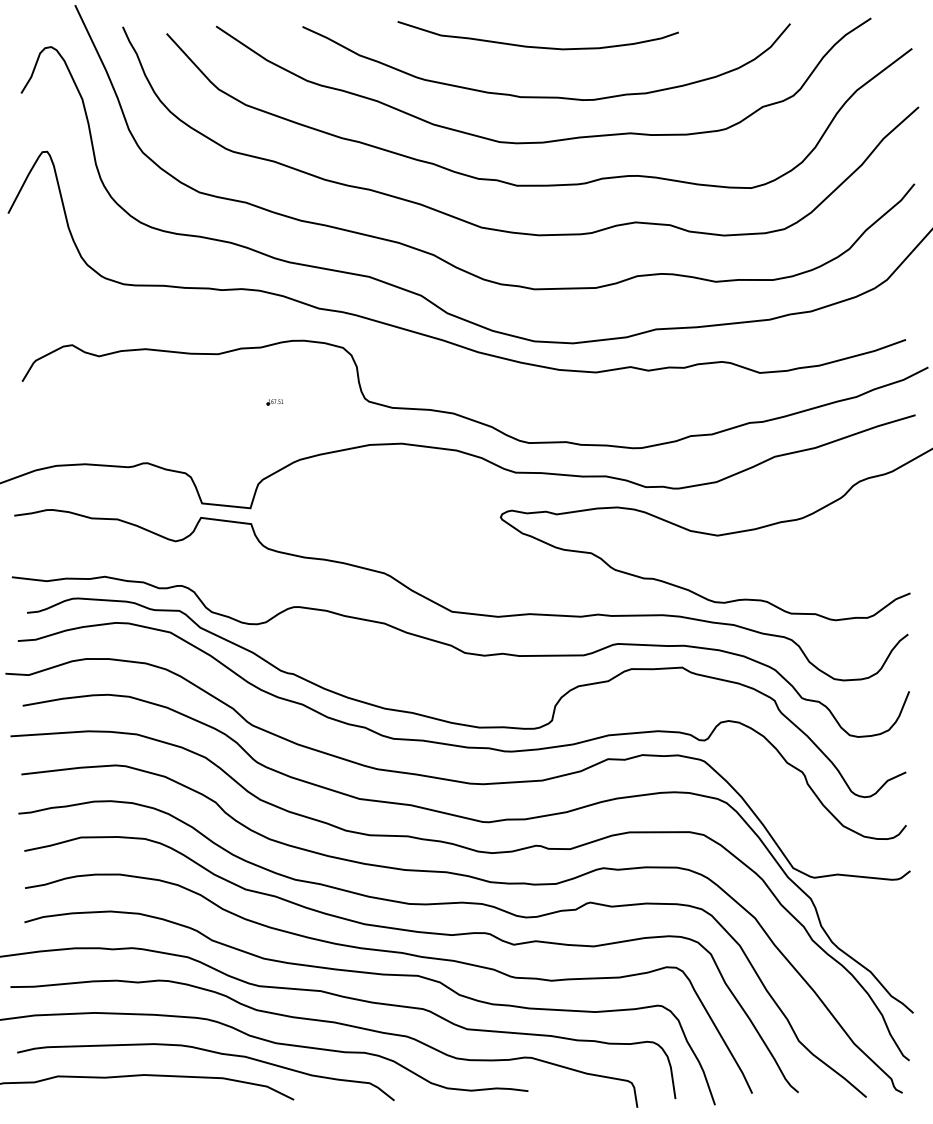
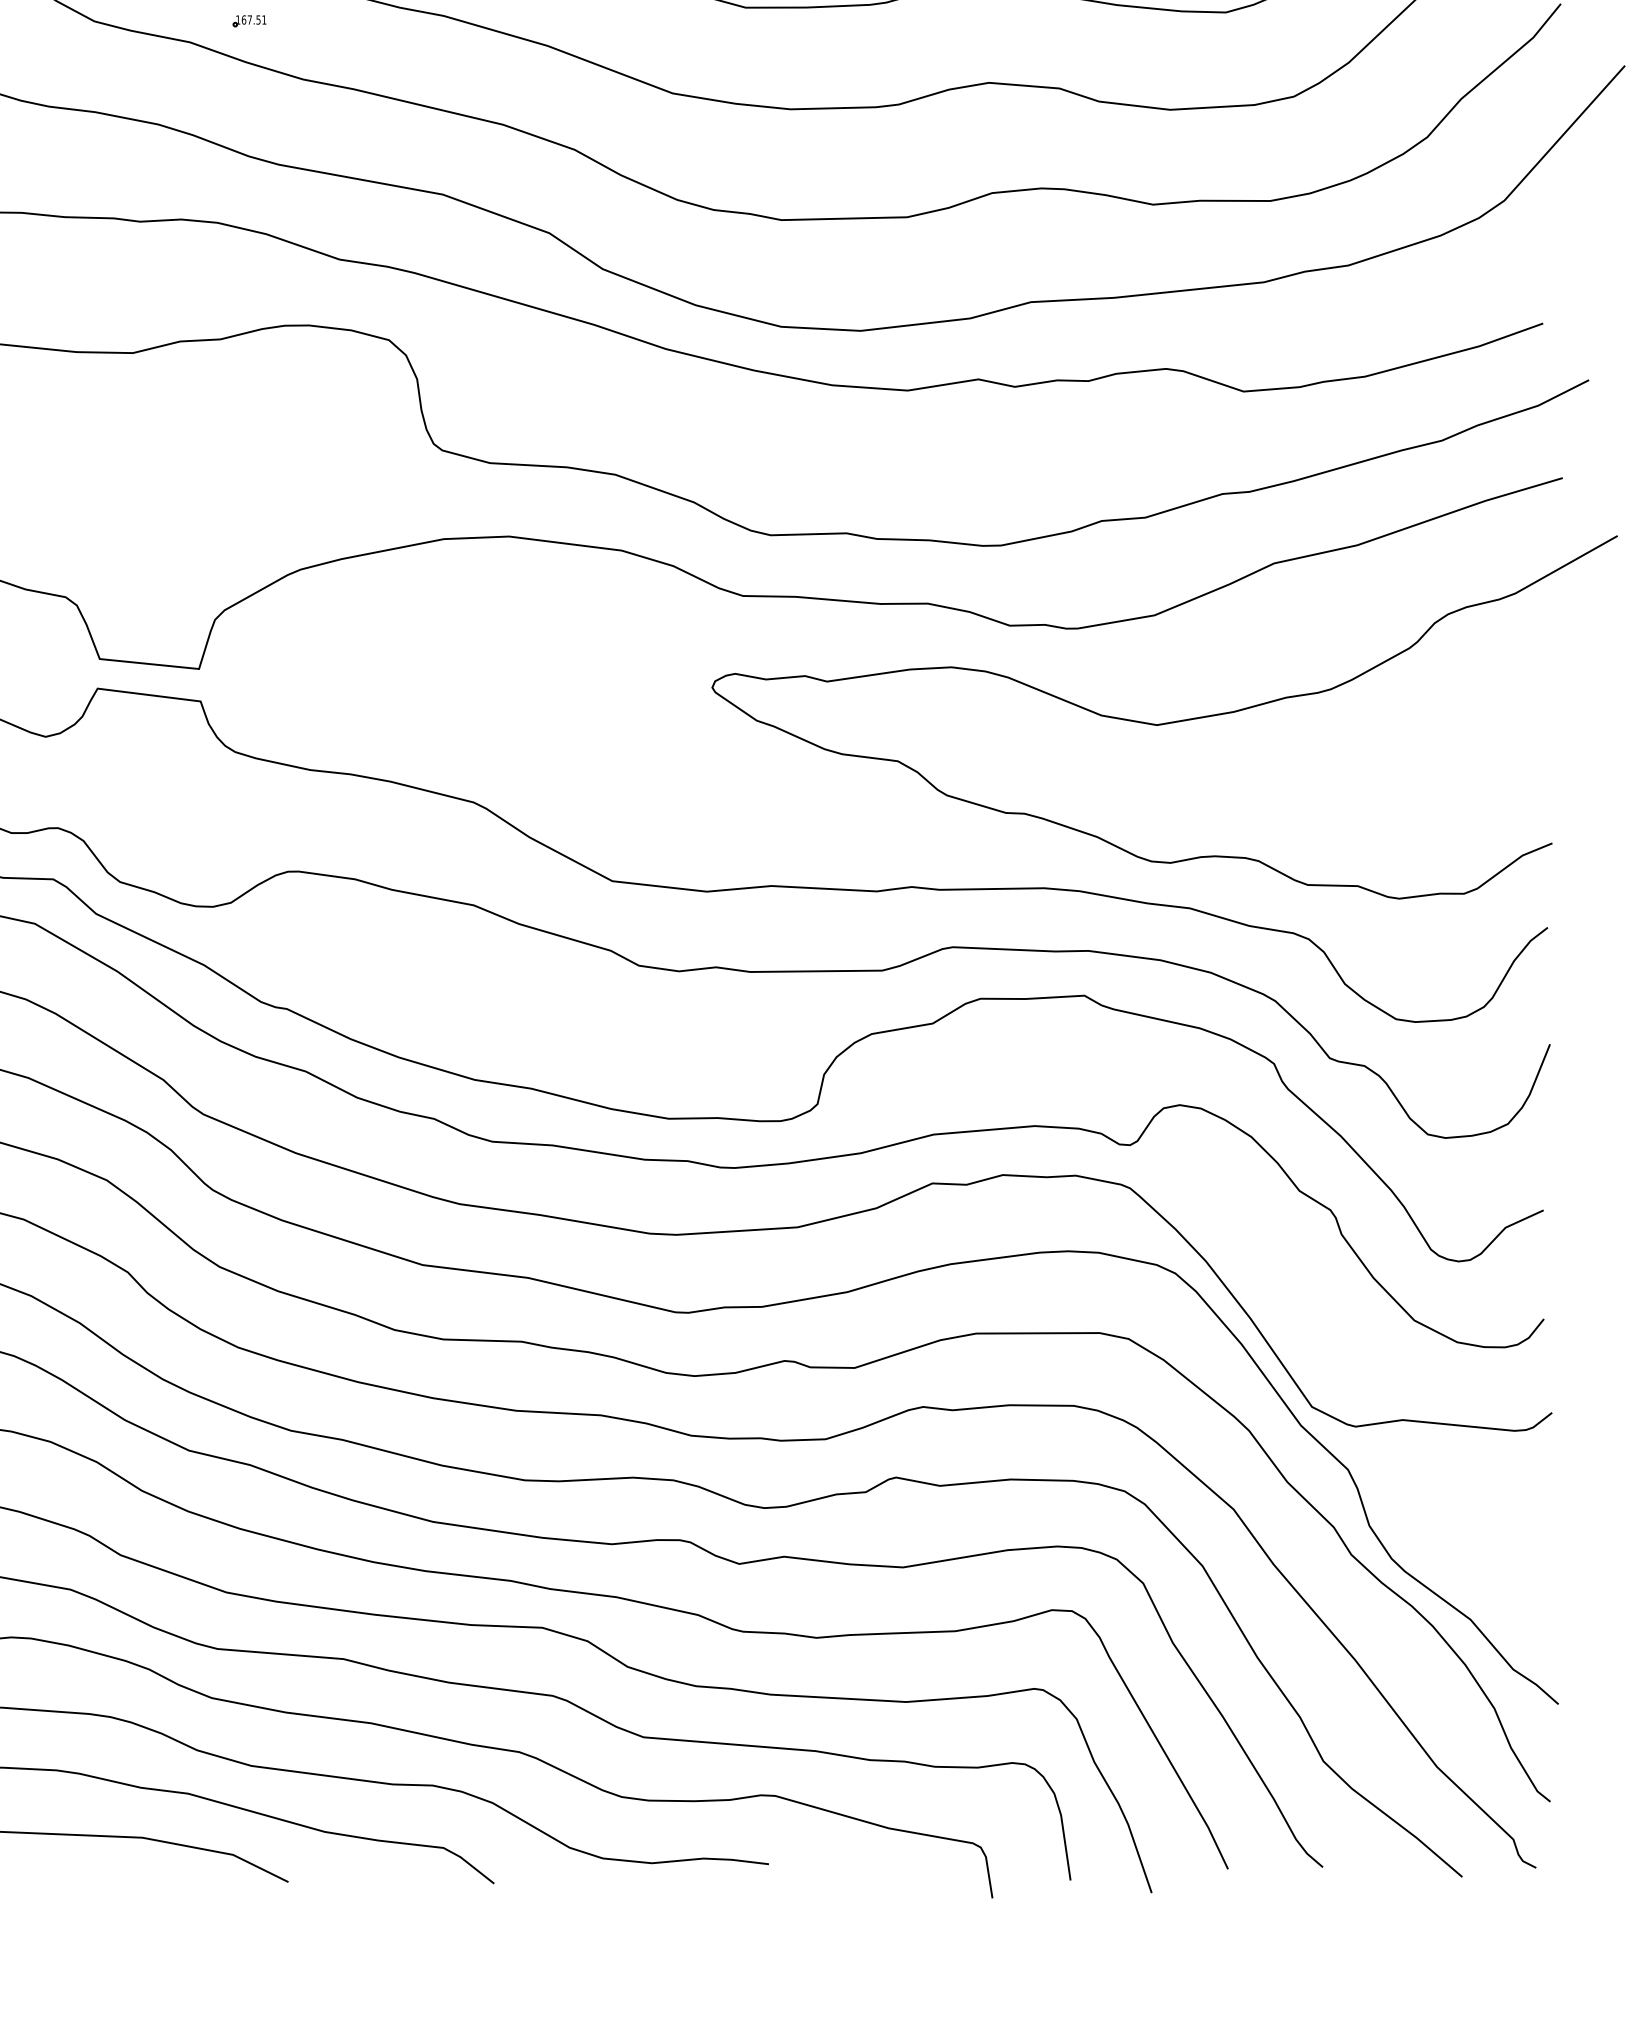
part: (274, 402) -> (248, 21), moved

